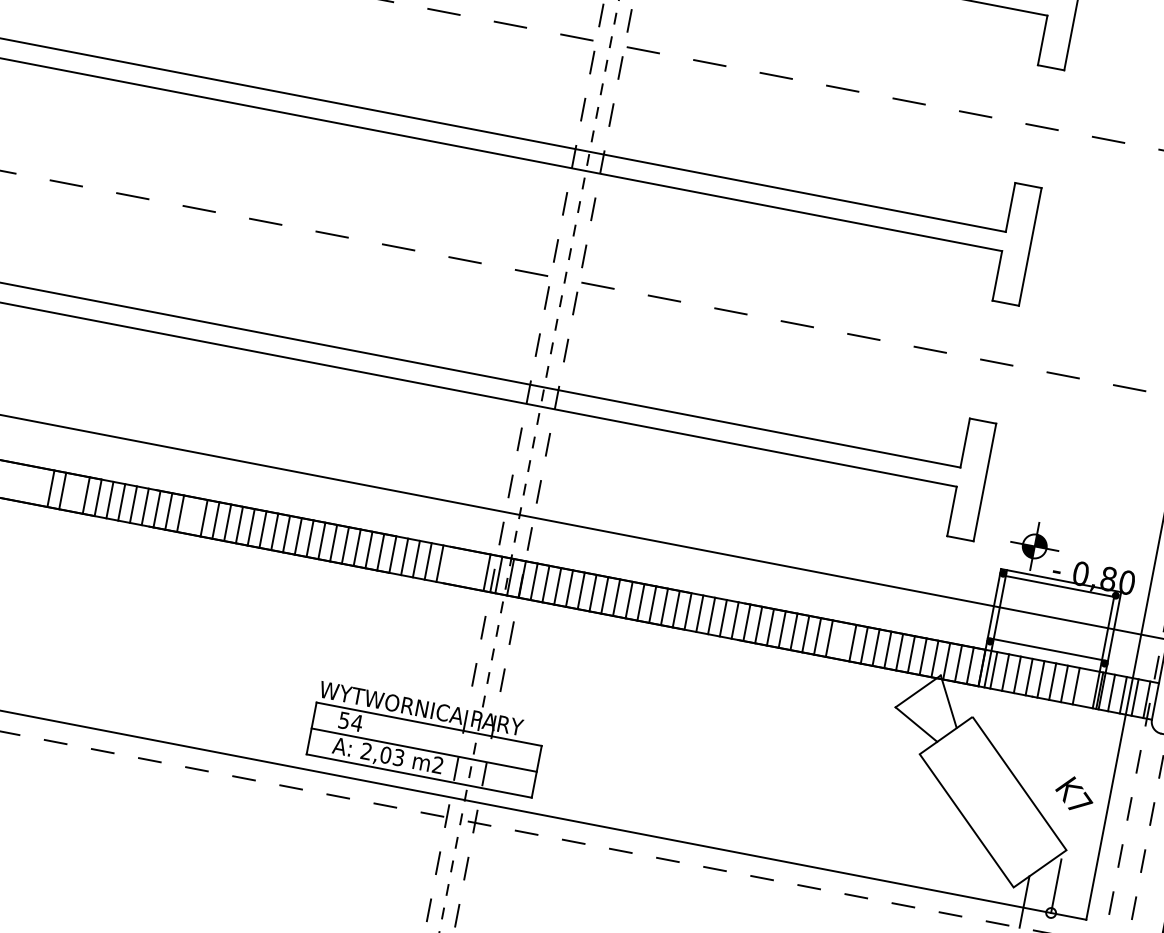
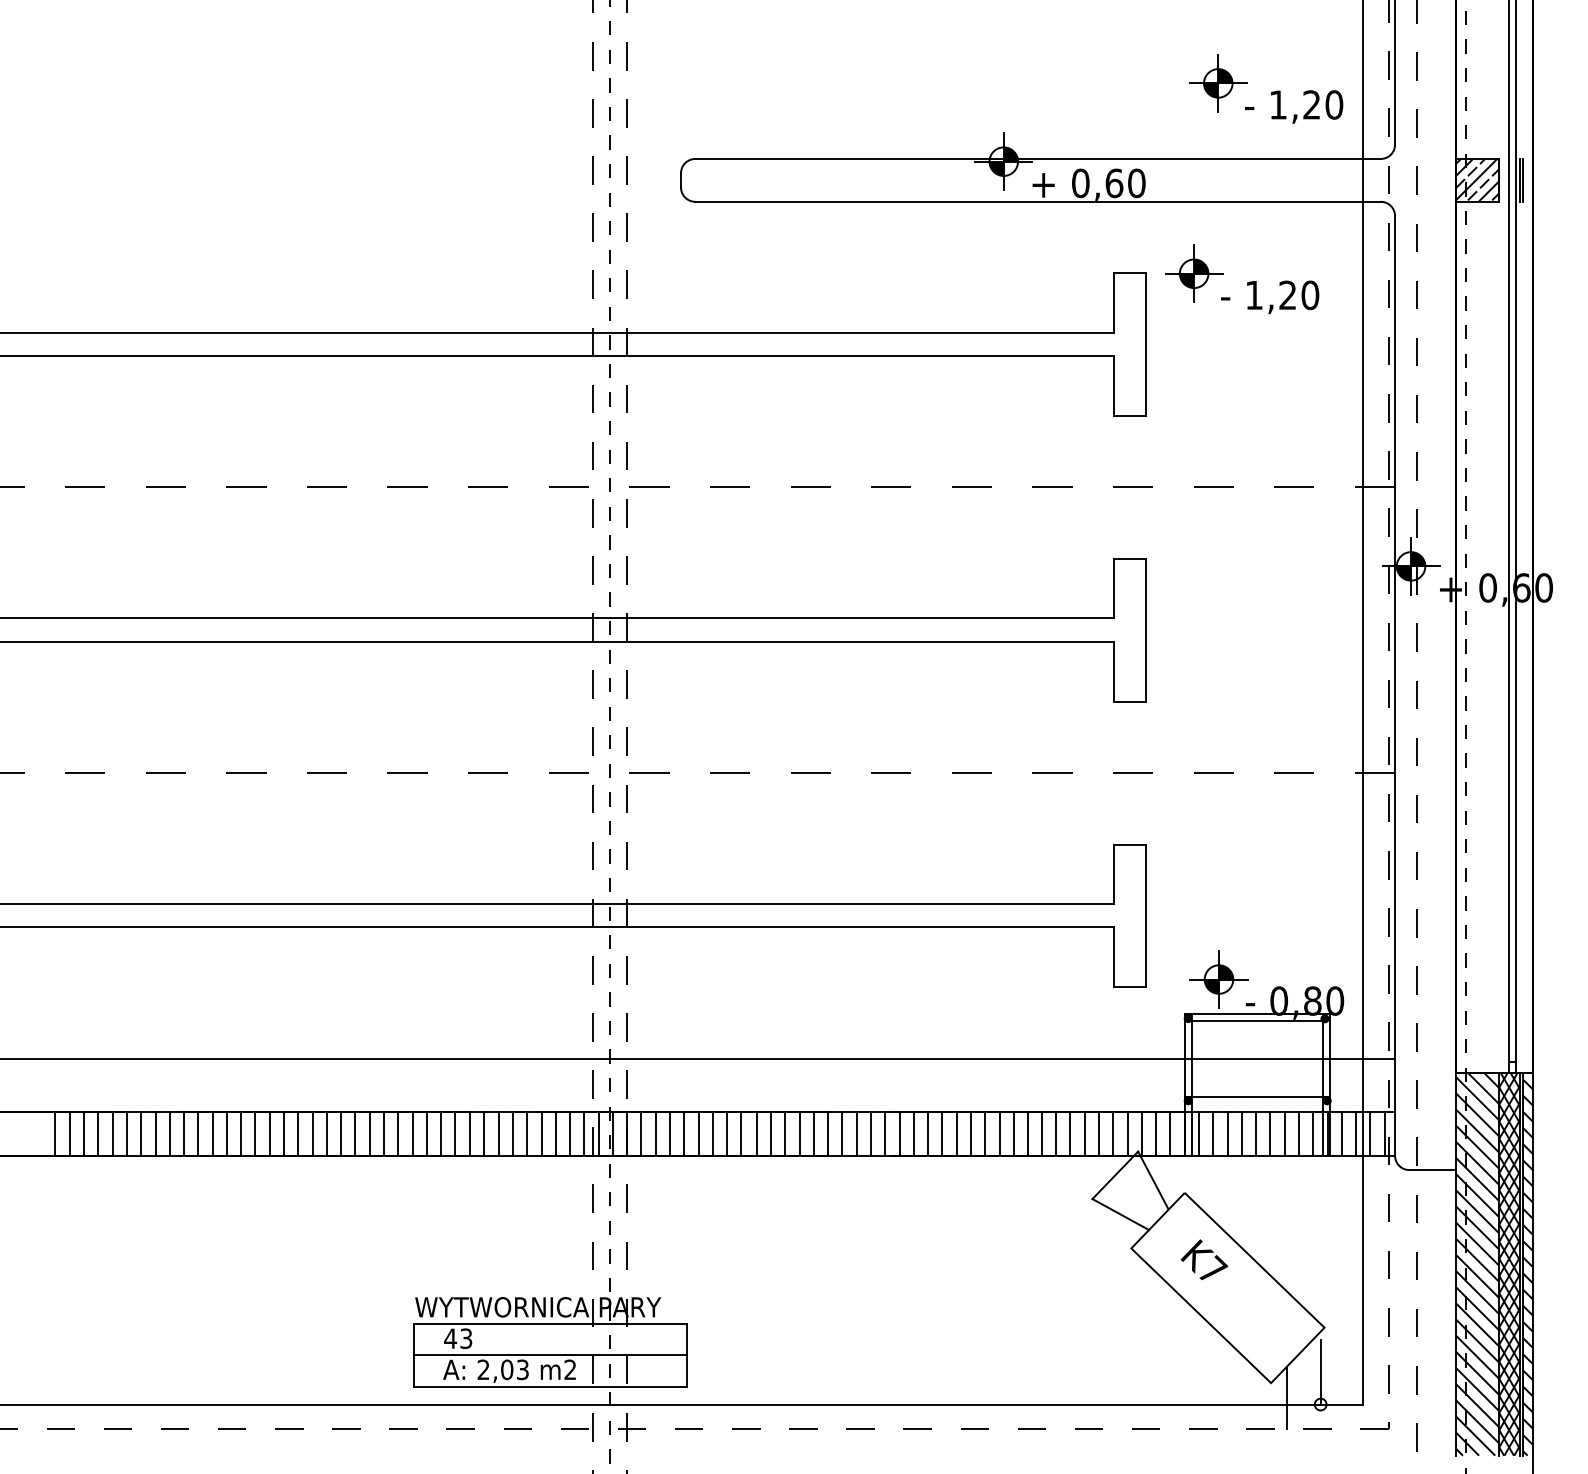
line: (74, 493) -> (83, 1133), added
line: (192, 515) -> (226, 1133), added
line: (451, 565) -> (541, 1133), added
line: (463, 568) -> (555, 1133), added
line: (475, 570) -> (570, 1133), added
line: (840, 640) -> (1013, 1133), added
line: (1088, 688) -> (1313, 1133), added
text: (350, 721) -> (458, 1338), 54 -> 43
text: (1074, 793) -> (1204, 1259), moved

